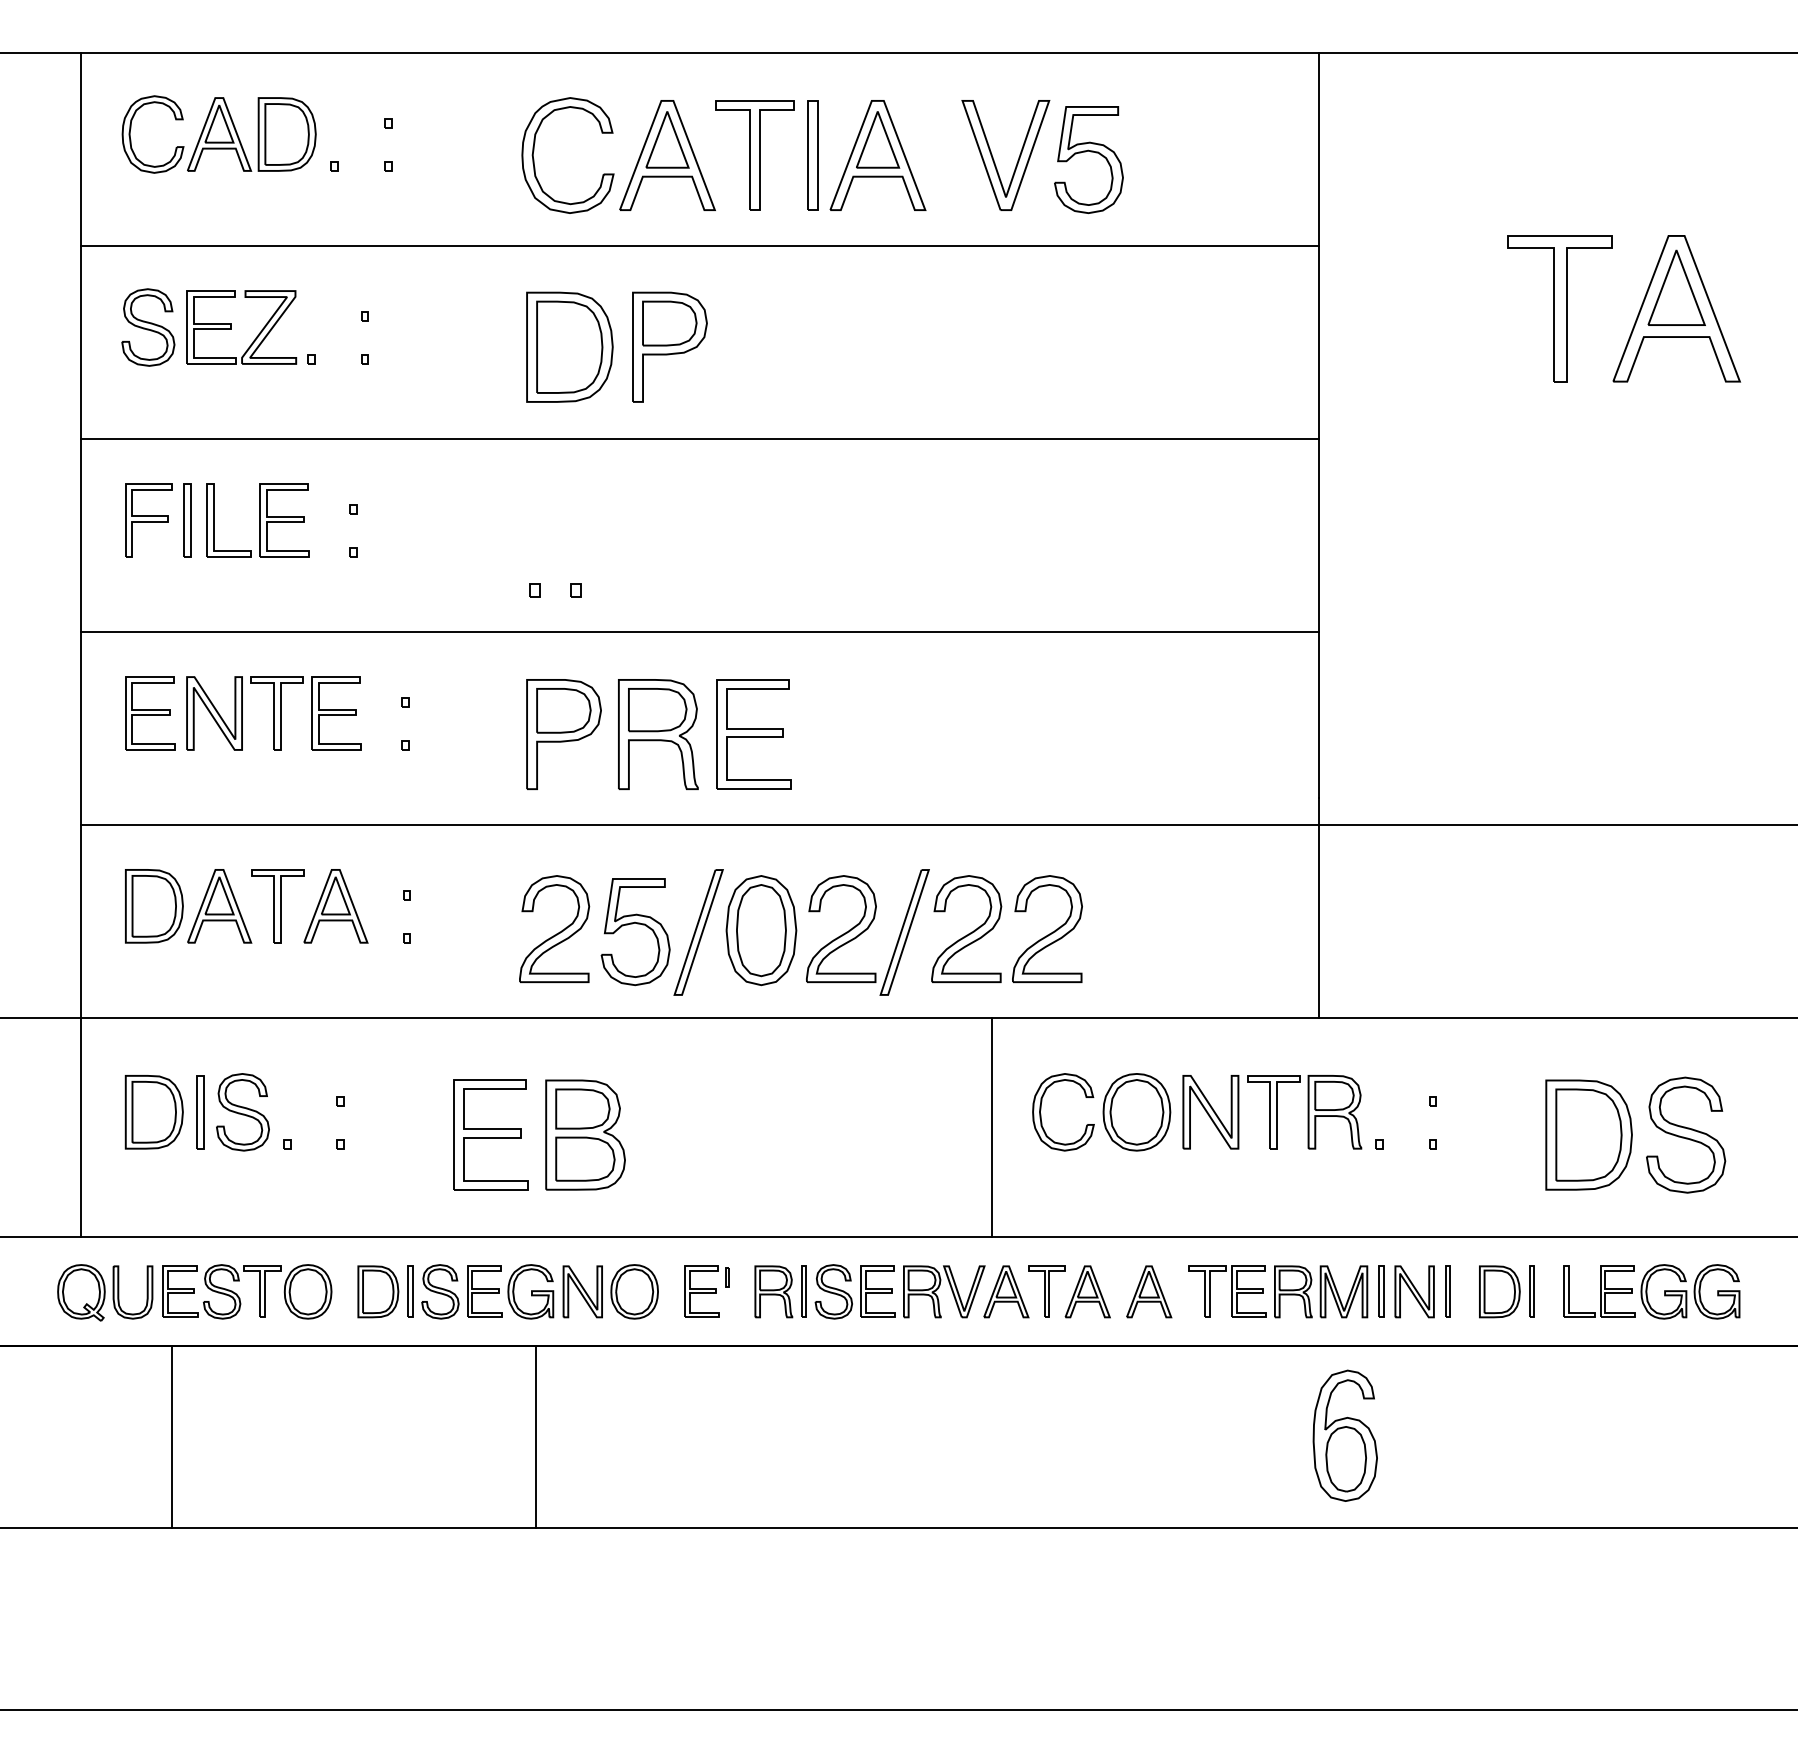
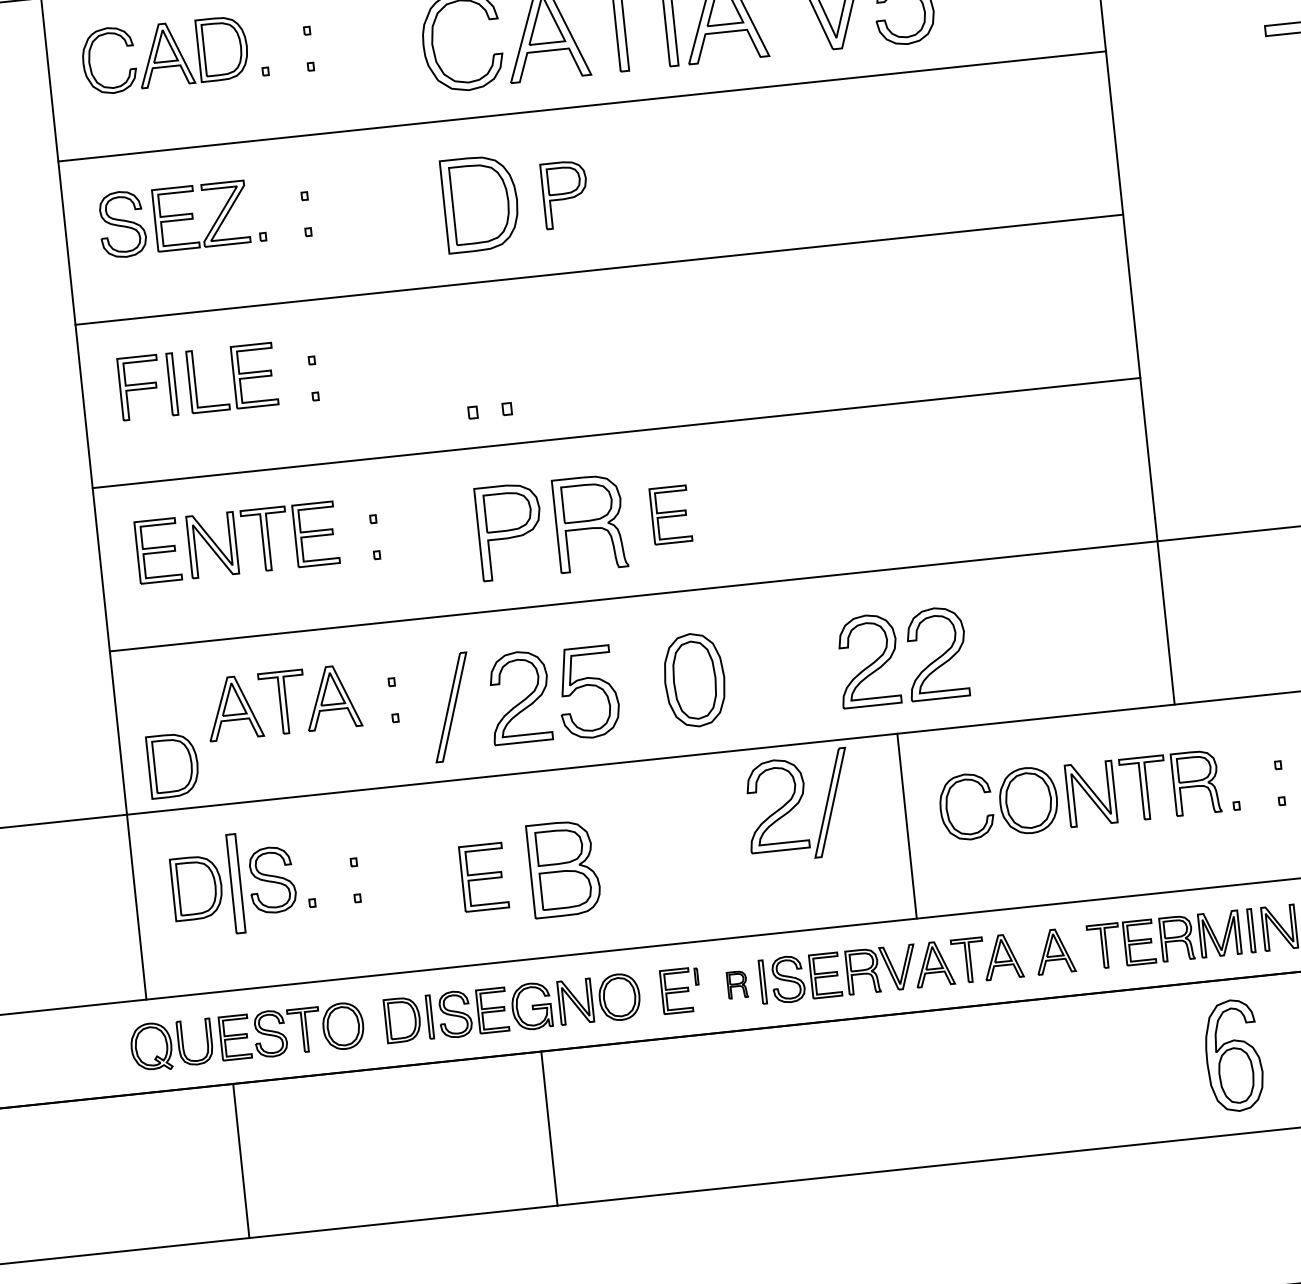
part: (669, 346) -> (565, 194), size x0.7
part: (753, 734) -> (670, 515), size x0.6
part: (154, 906) -> (173, 765), moved
part: (698, 932) -> (451, 707), moved
part: (867, 932) -> (798, 806), moved
part: (200, 1112) -> (236, 884), size x1.6
part: (490, 1134) -> (483, 876), size x0.7
part: (773, 1291) -> (737, 984), size x0.6

